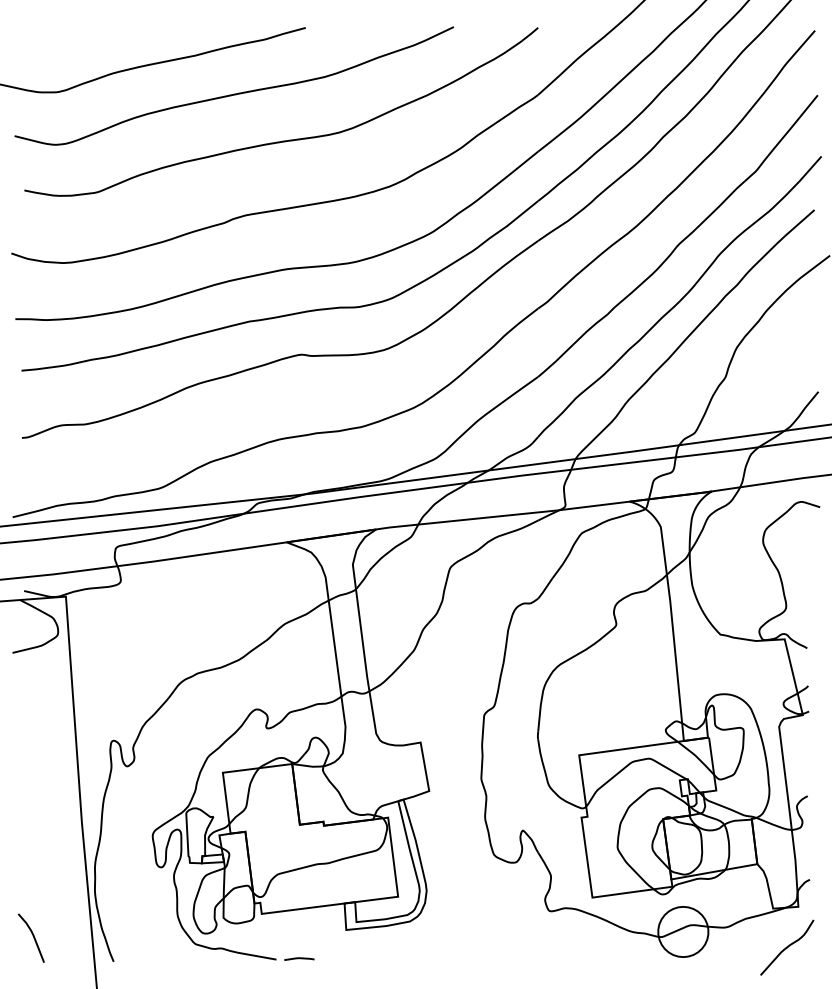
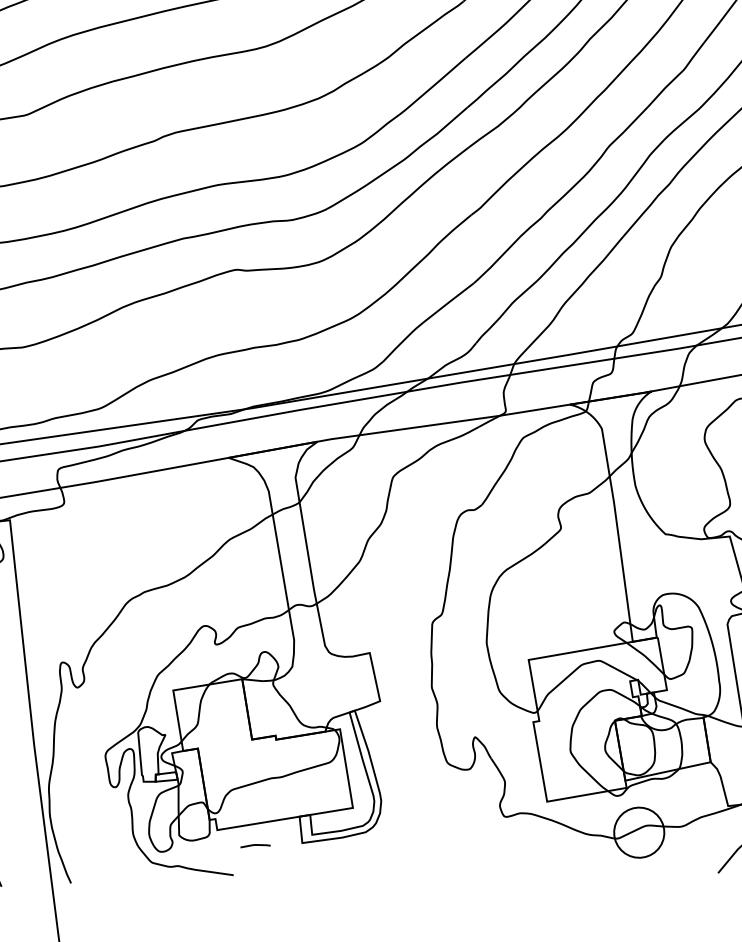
line: (299, 958) -> (255, 845), moved

